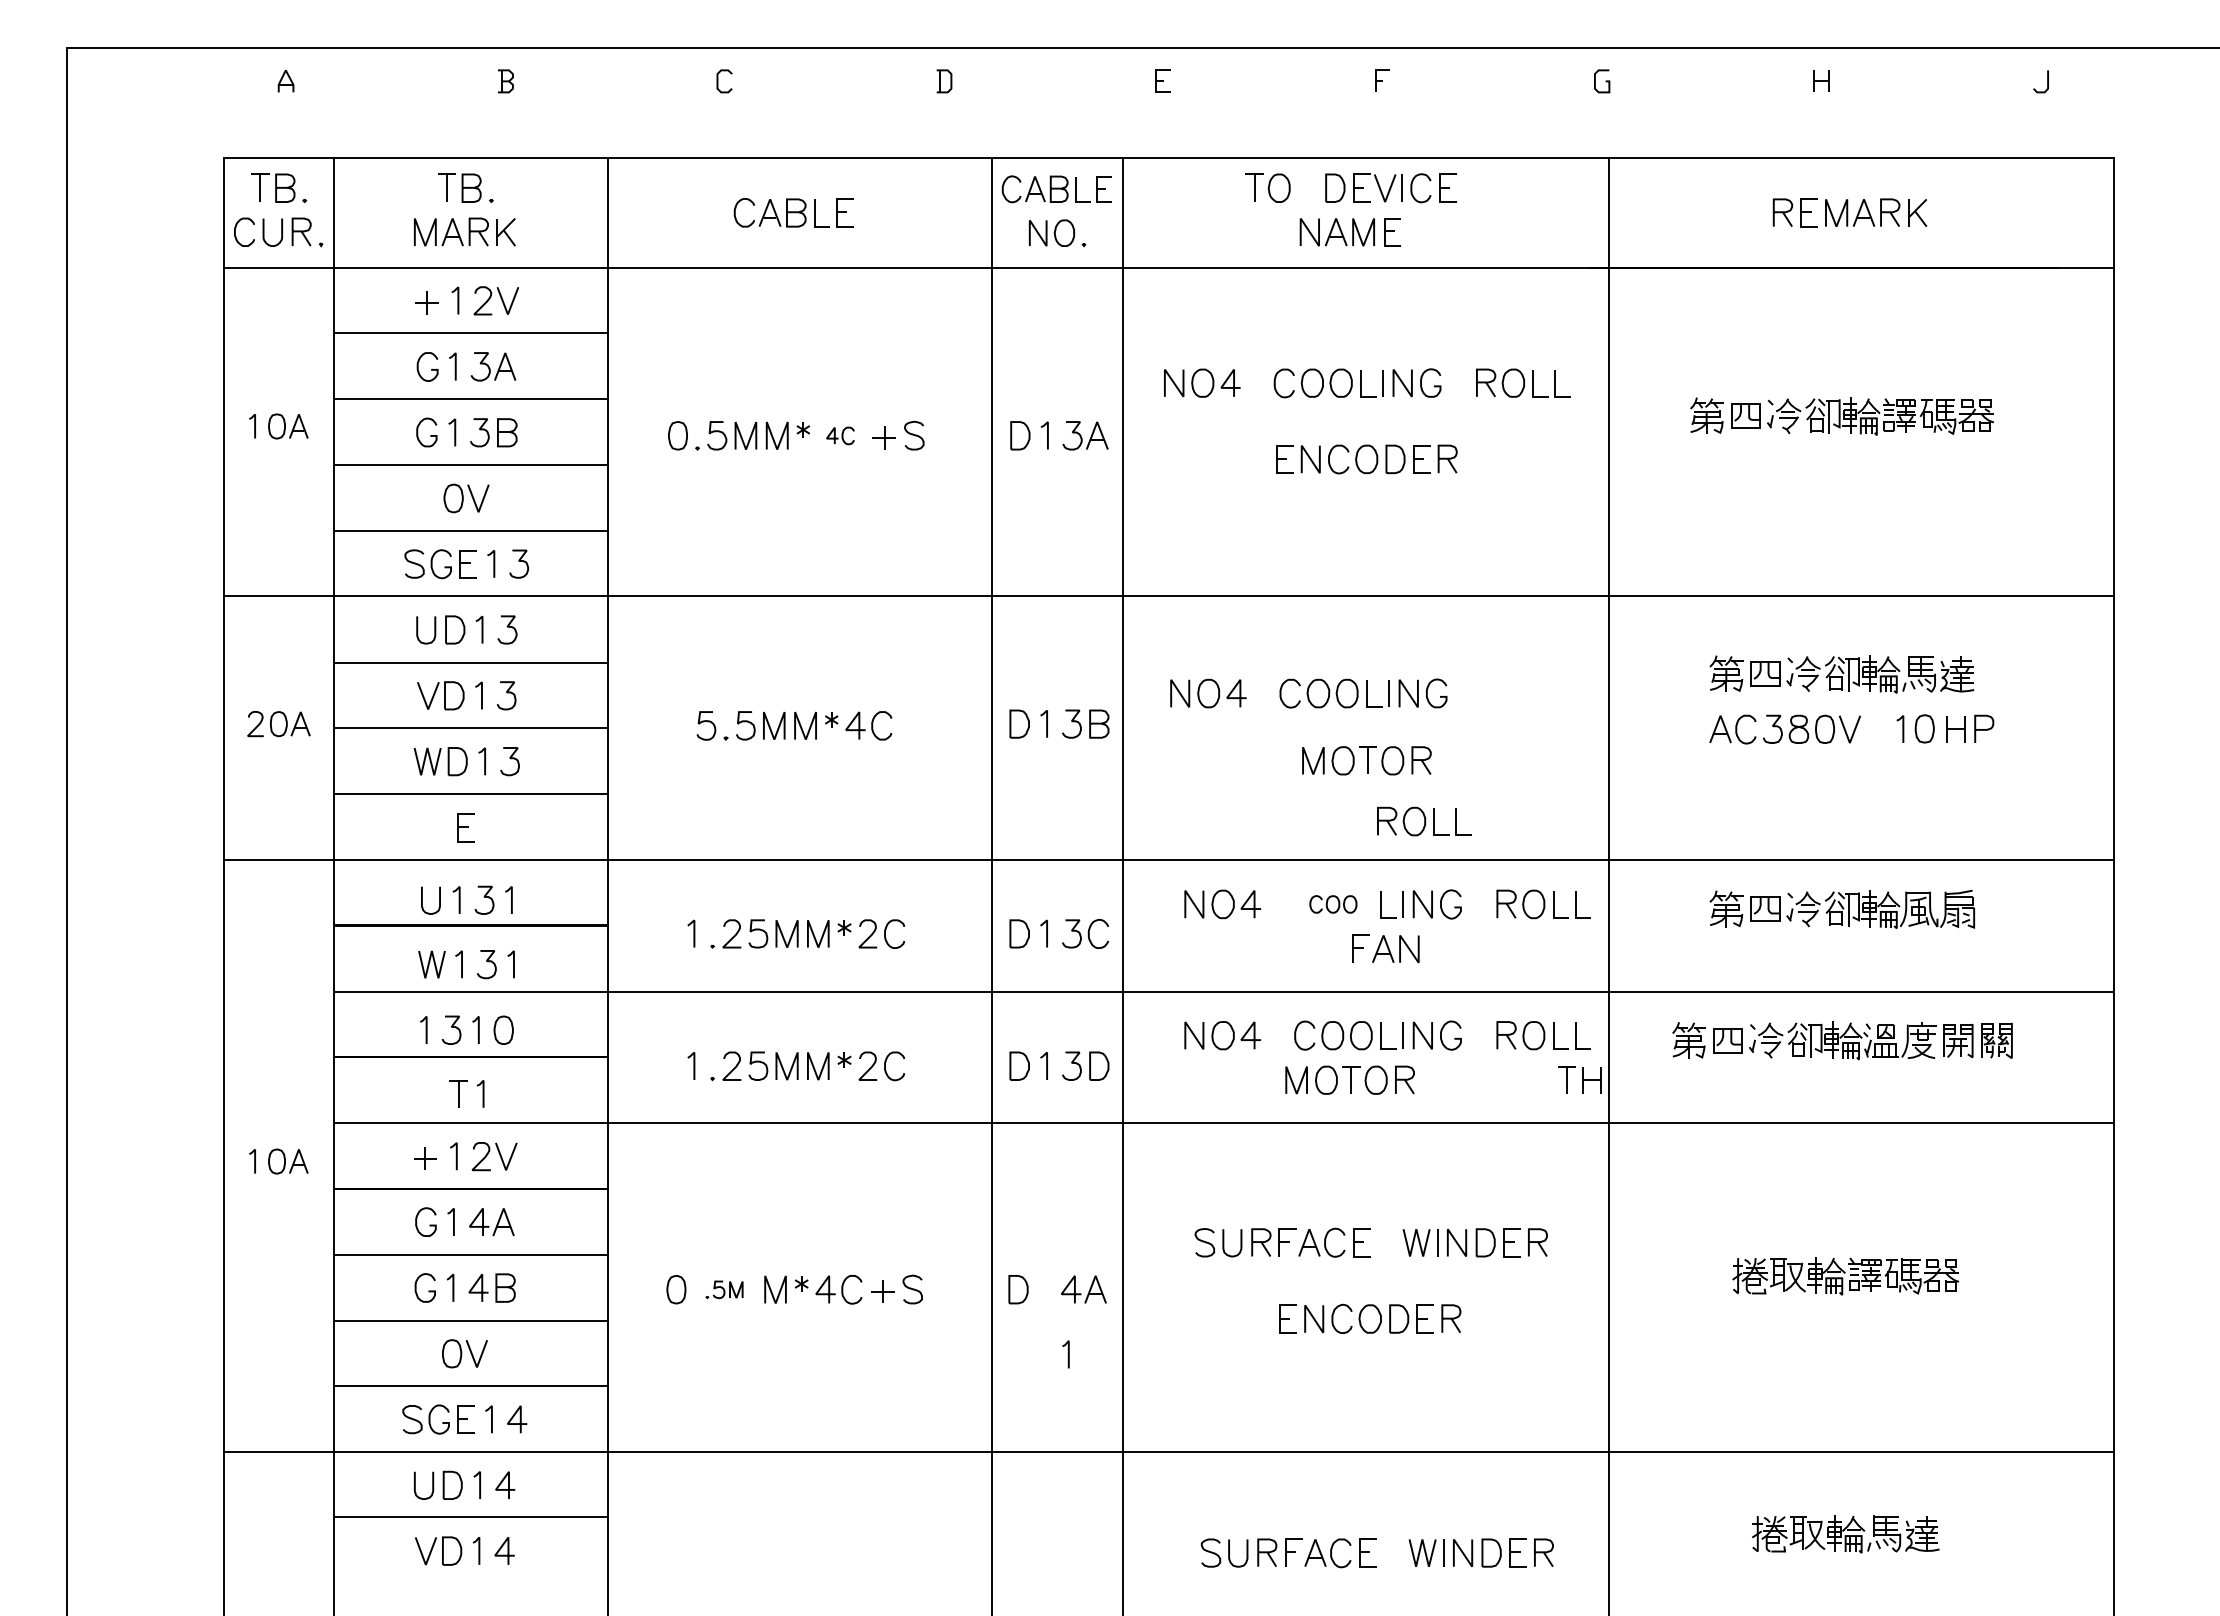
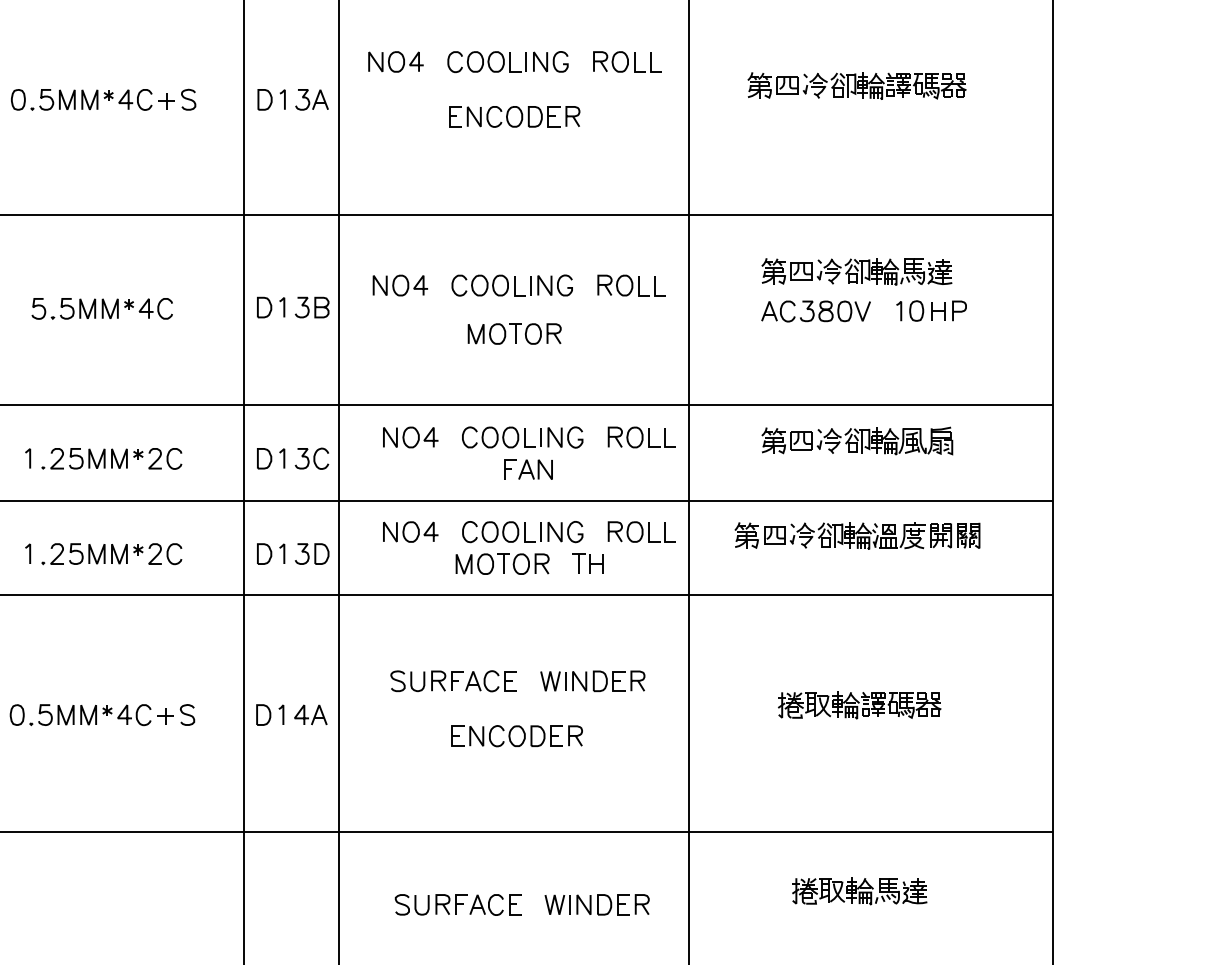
part: (840, 435) -> (135, 99), size x1.67
part: (1424, 821) -> (631, 285), moved
part: (1333, 904) -> (490, 437), size x1.67
part: (1579, 1079) -> (587, 563), moved
part: (724, 1289) -> (51, 714), size x1.67
line: (1067, 1354) -> (282, 714), moved

